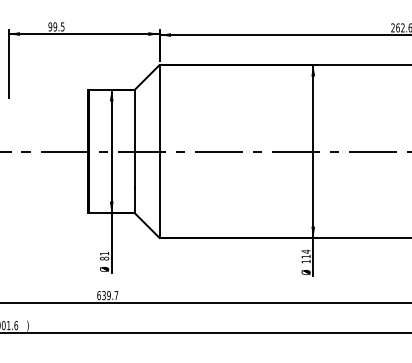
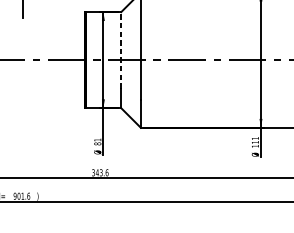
line: (134, 139) -> (121, 50), solid -> dashed
text: (305, 251) -> (254, 138), 114 -> 111
text: (107, 295) -> (100, 172), 639.7 -> 343.6

